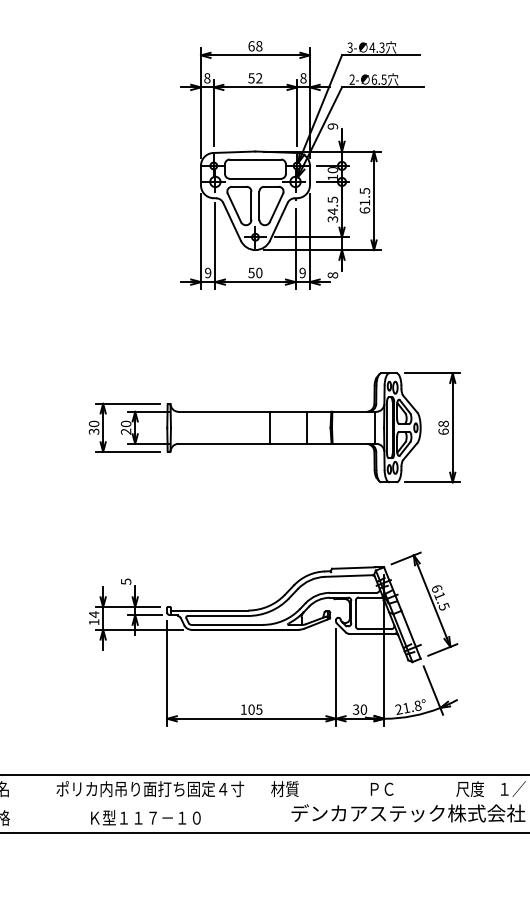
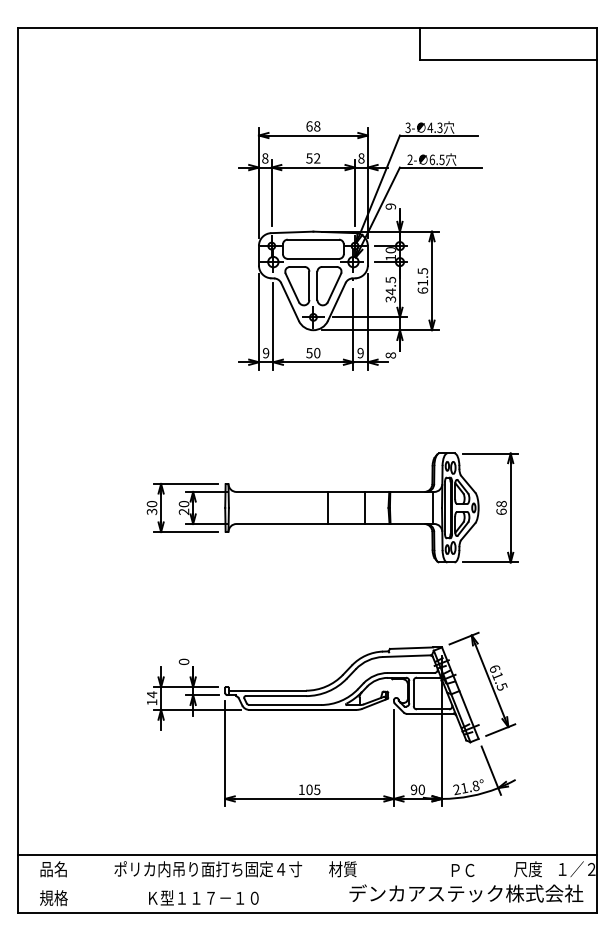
text: (125, 581) -> (183, 661), 5 -> 0
text: (355, 709) -> (413, 789), 30 -> 90
text: (381, 789) -> (462, 870), moved

